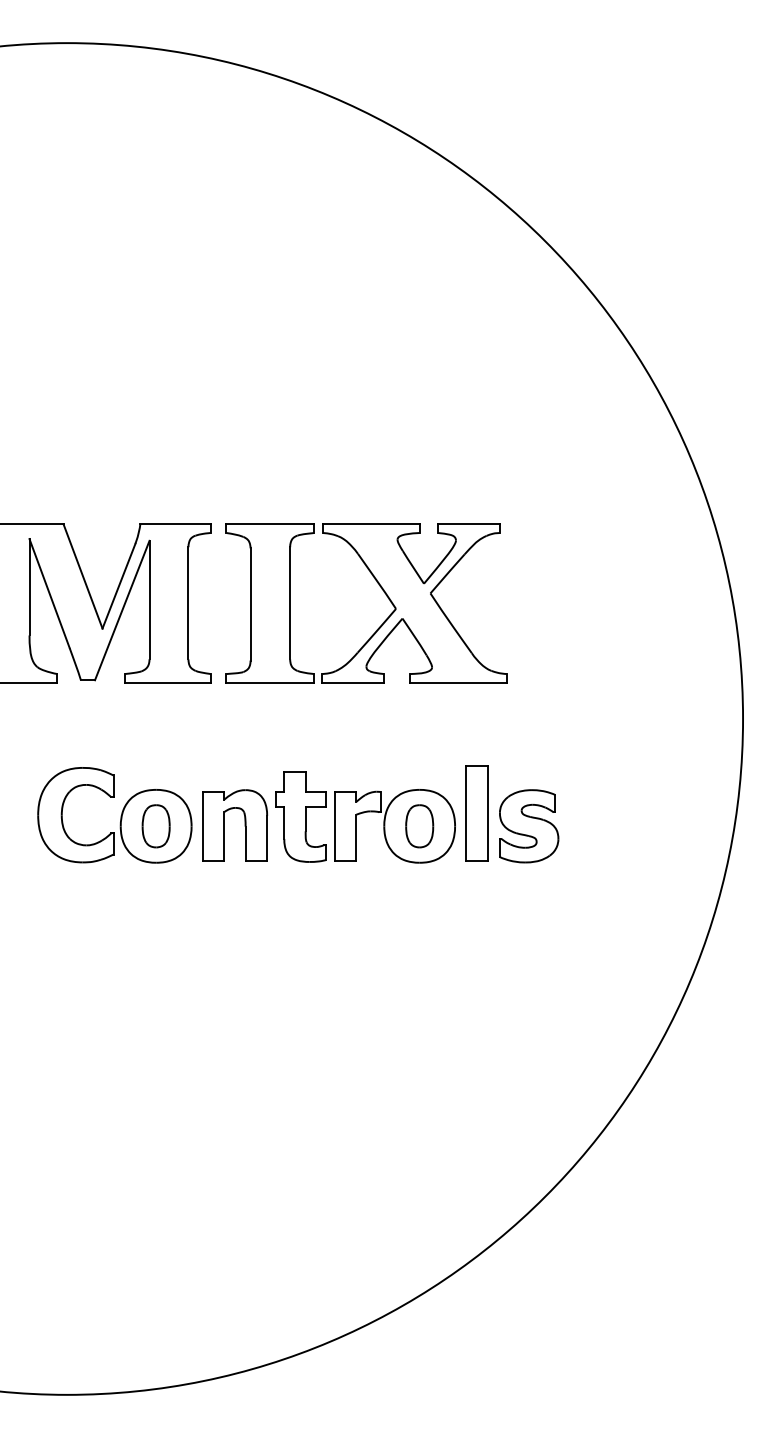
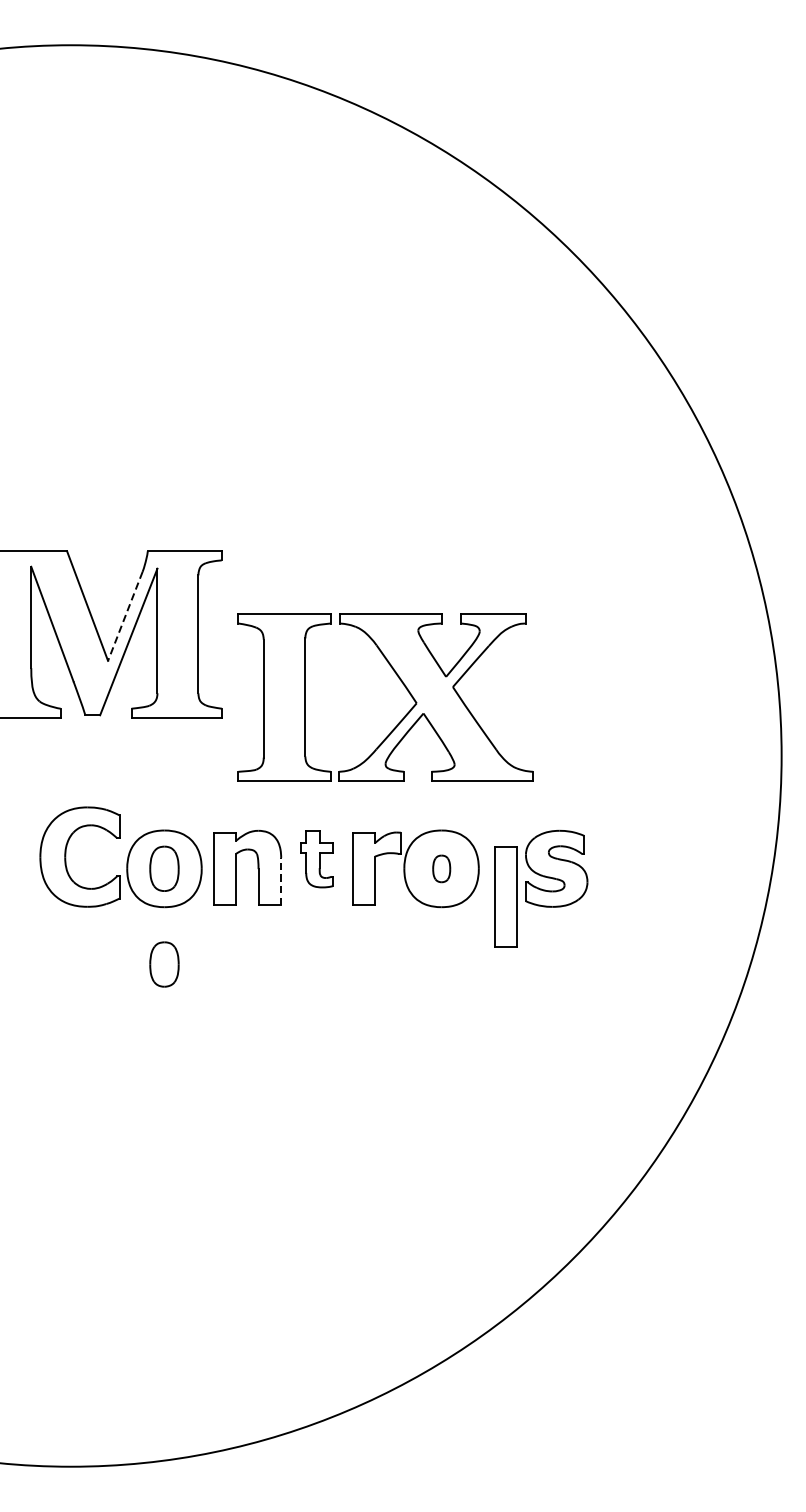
line: (118, 586) -> (124, 616), solid -> dashed
part: (383, 592) -> (403, 686), moved
part: (476, 813) -> (505, 897), moved
part: (300, 816) -> (316, 858), size x0.6
part: (419, 826) -> (441, 869), size x0.6
line: (267, 837) -> (281, 880), solid -> dashed
part: (155, 917) -> (163, 964), added

